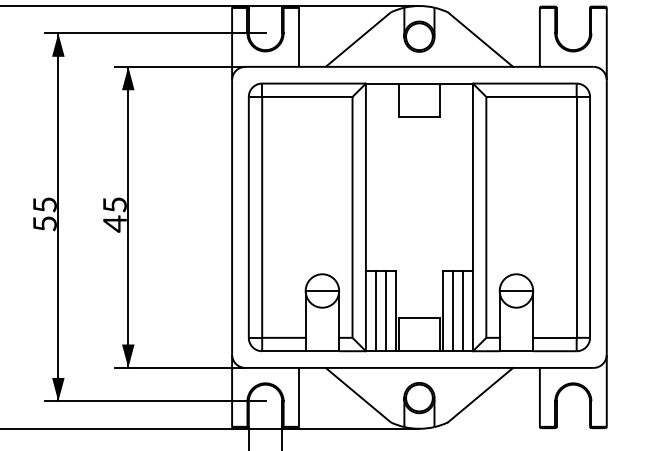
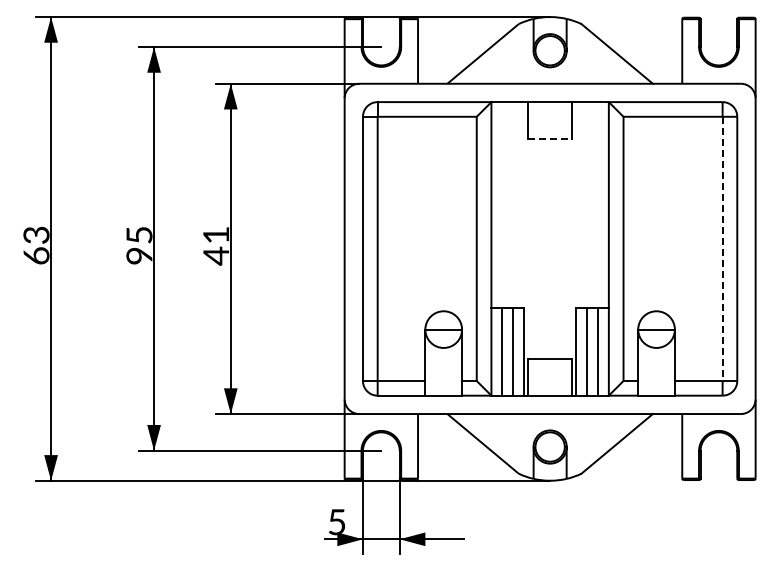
line: (419, 116) -> (550, 138), solid -> dashed
text: (115, 205) -> (216, 235), 45 -> 41
line: (576, 217) -> (722, 249), solid -> dashed
text: (45, 223) -> (139, 255), 55 -> 95

